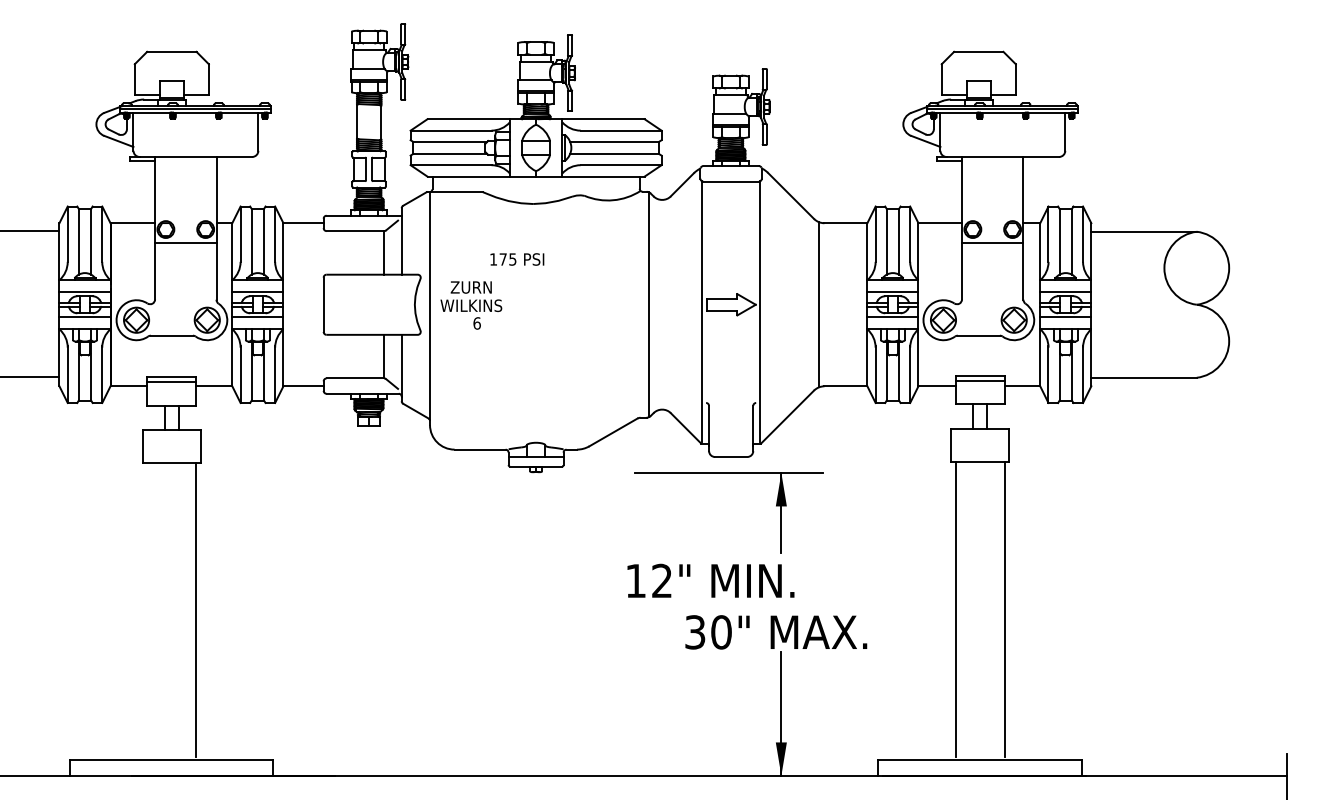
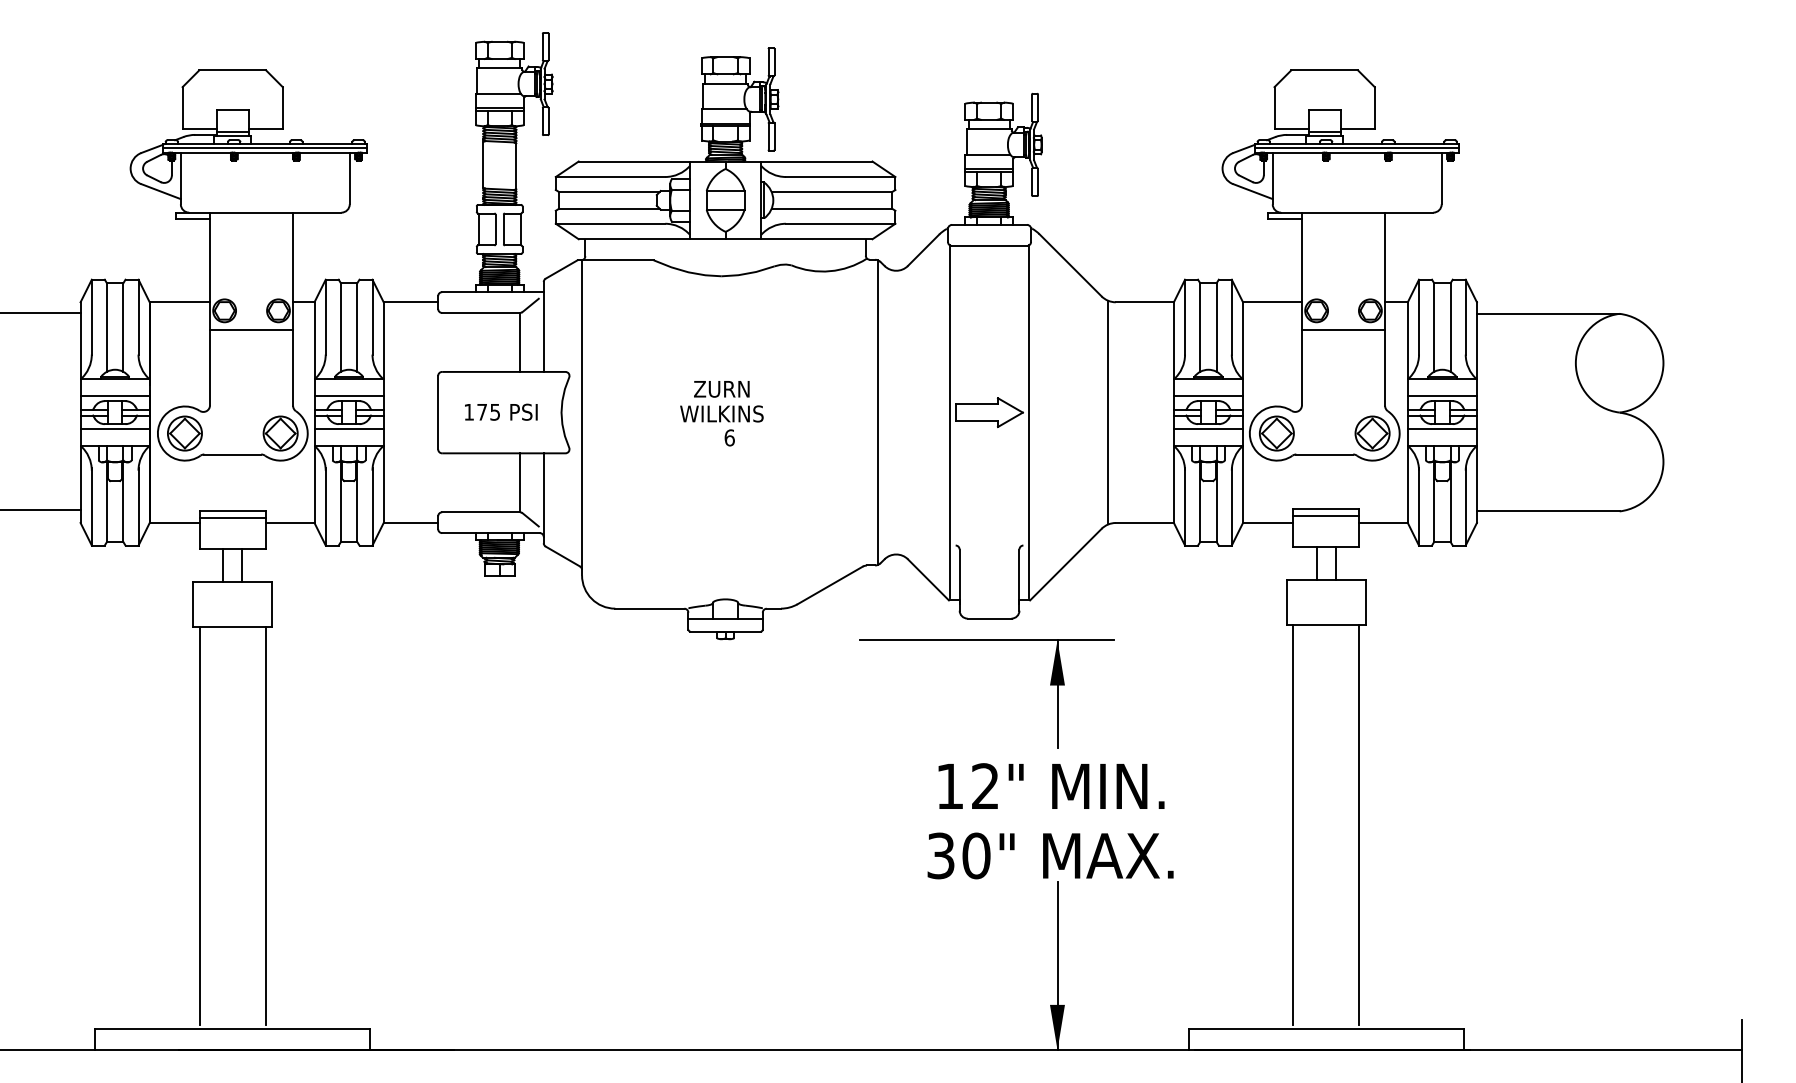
text: (517, 259) -> (501, 412), moved
text: (471, 305) -> (722, 413), moved
text: (710, 580) -> (1050, 785), moved
line: (147, 610) -> (199, 826), added

